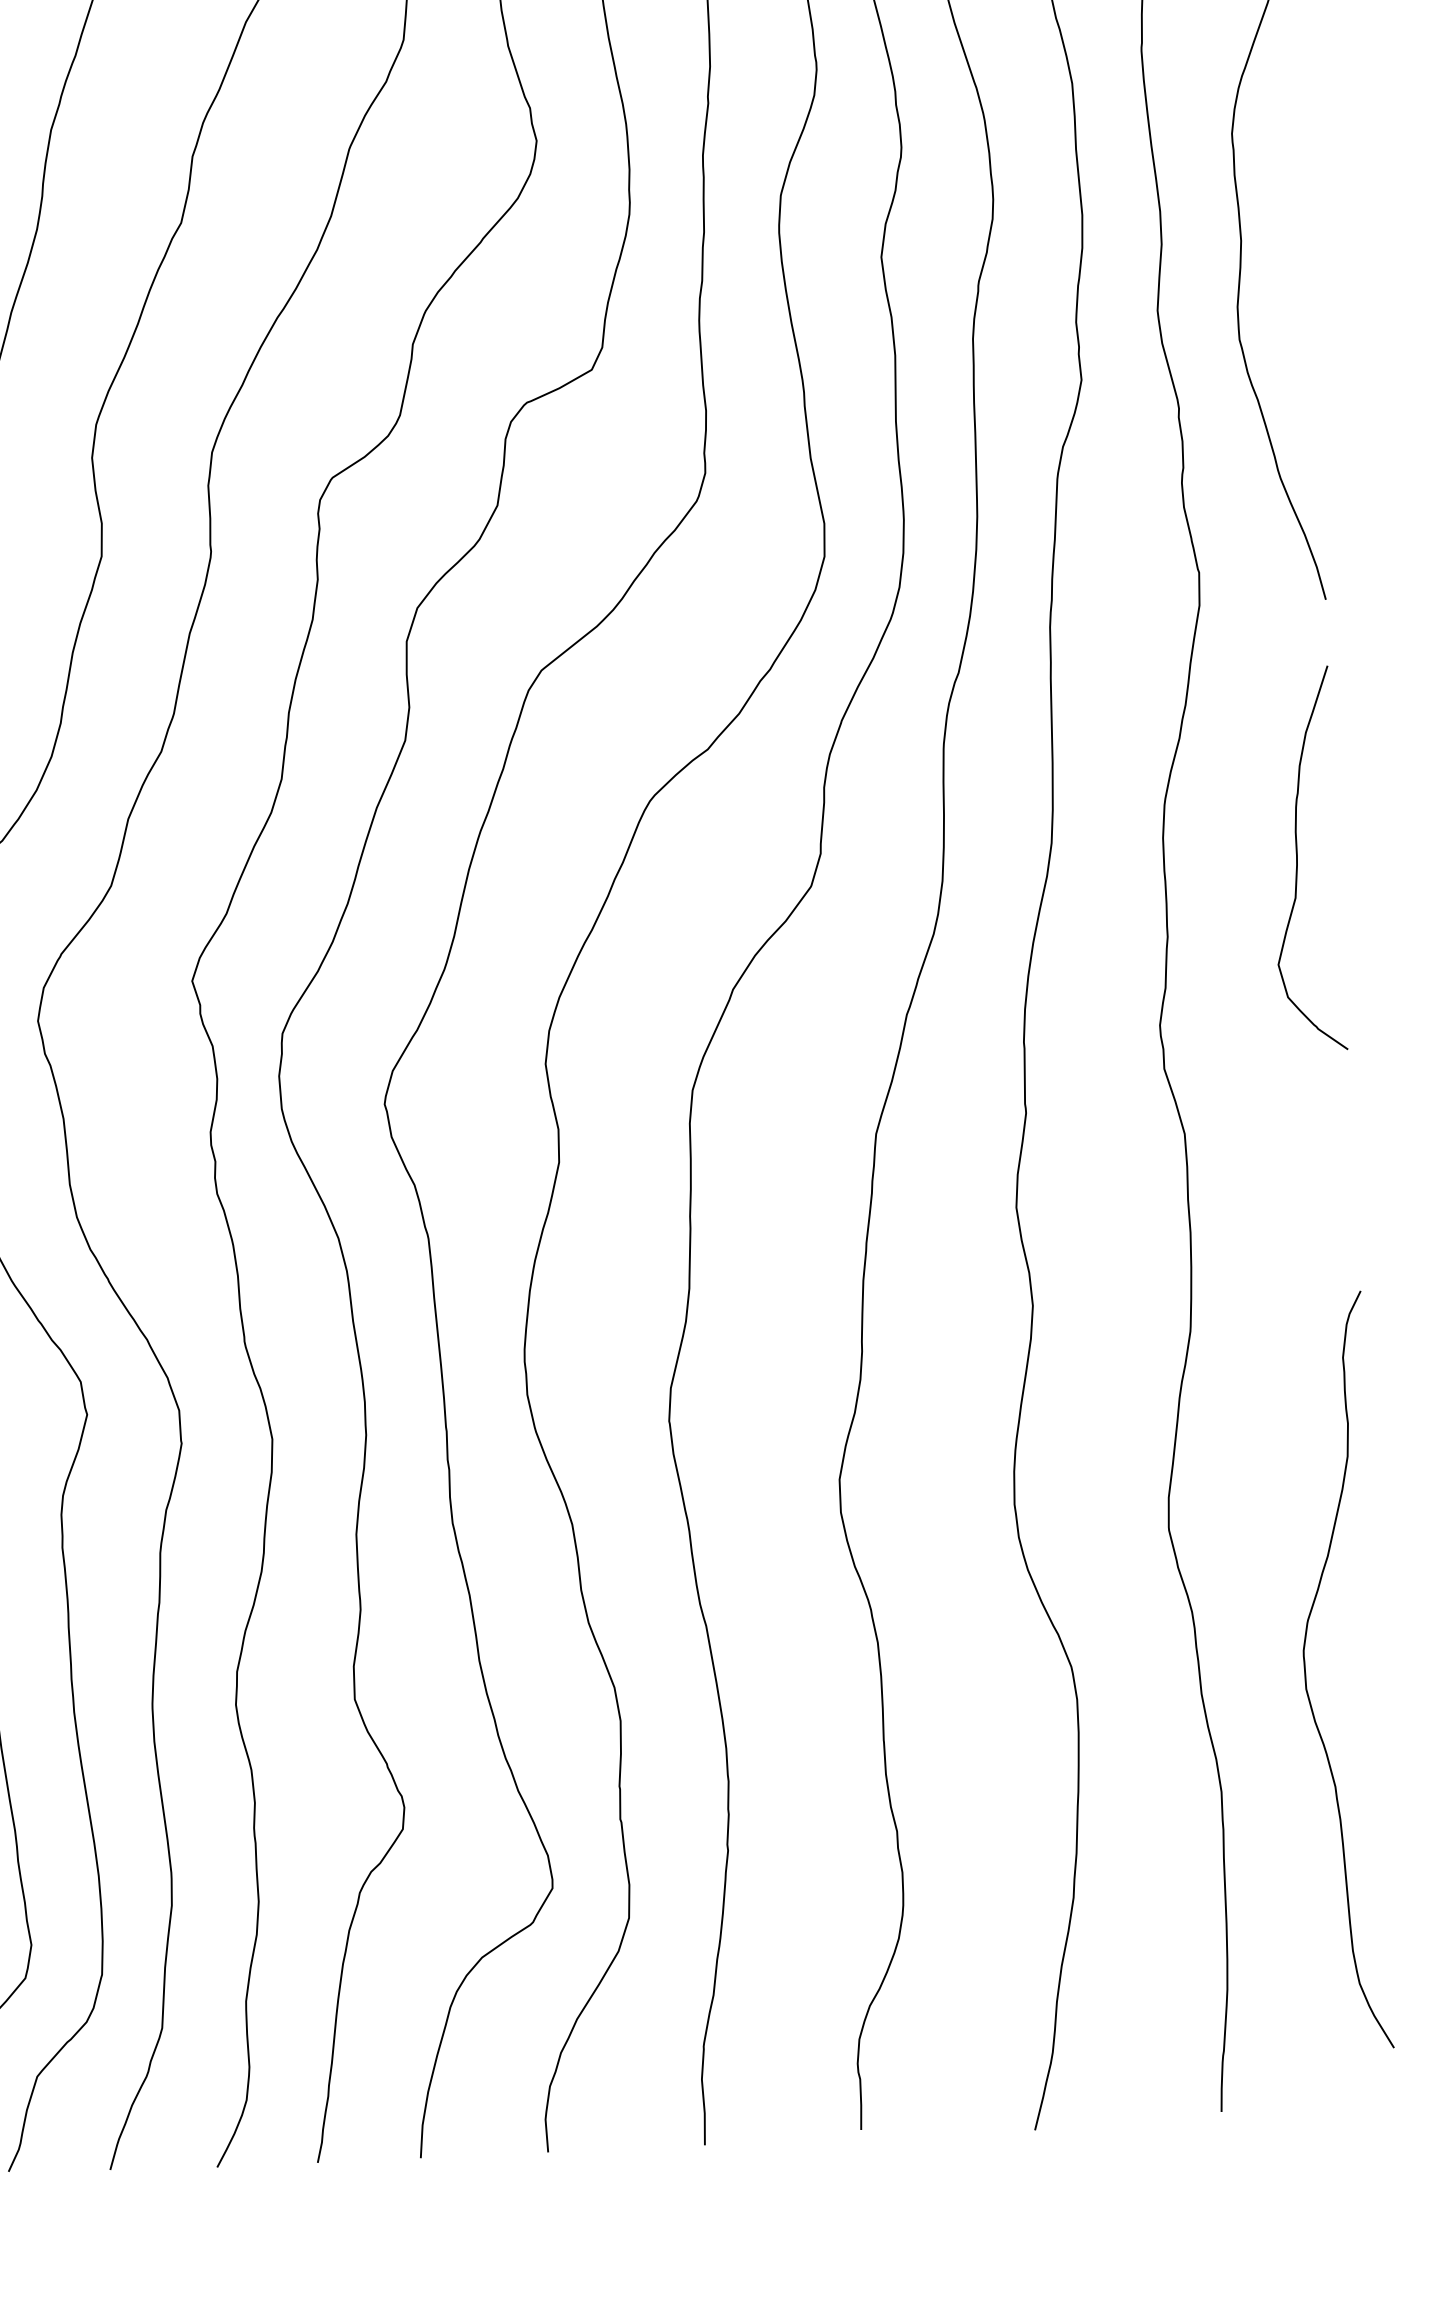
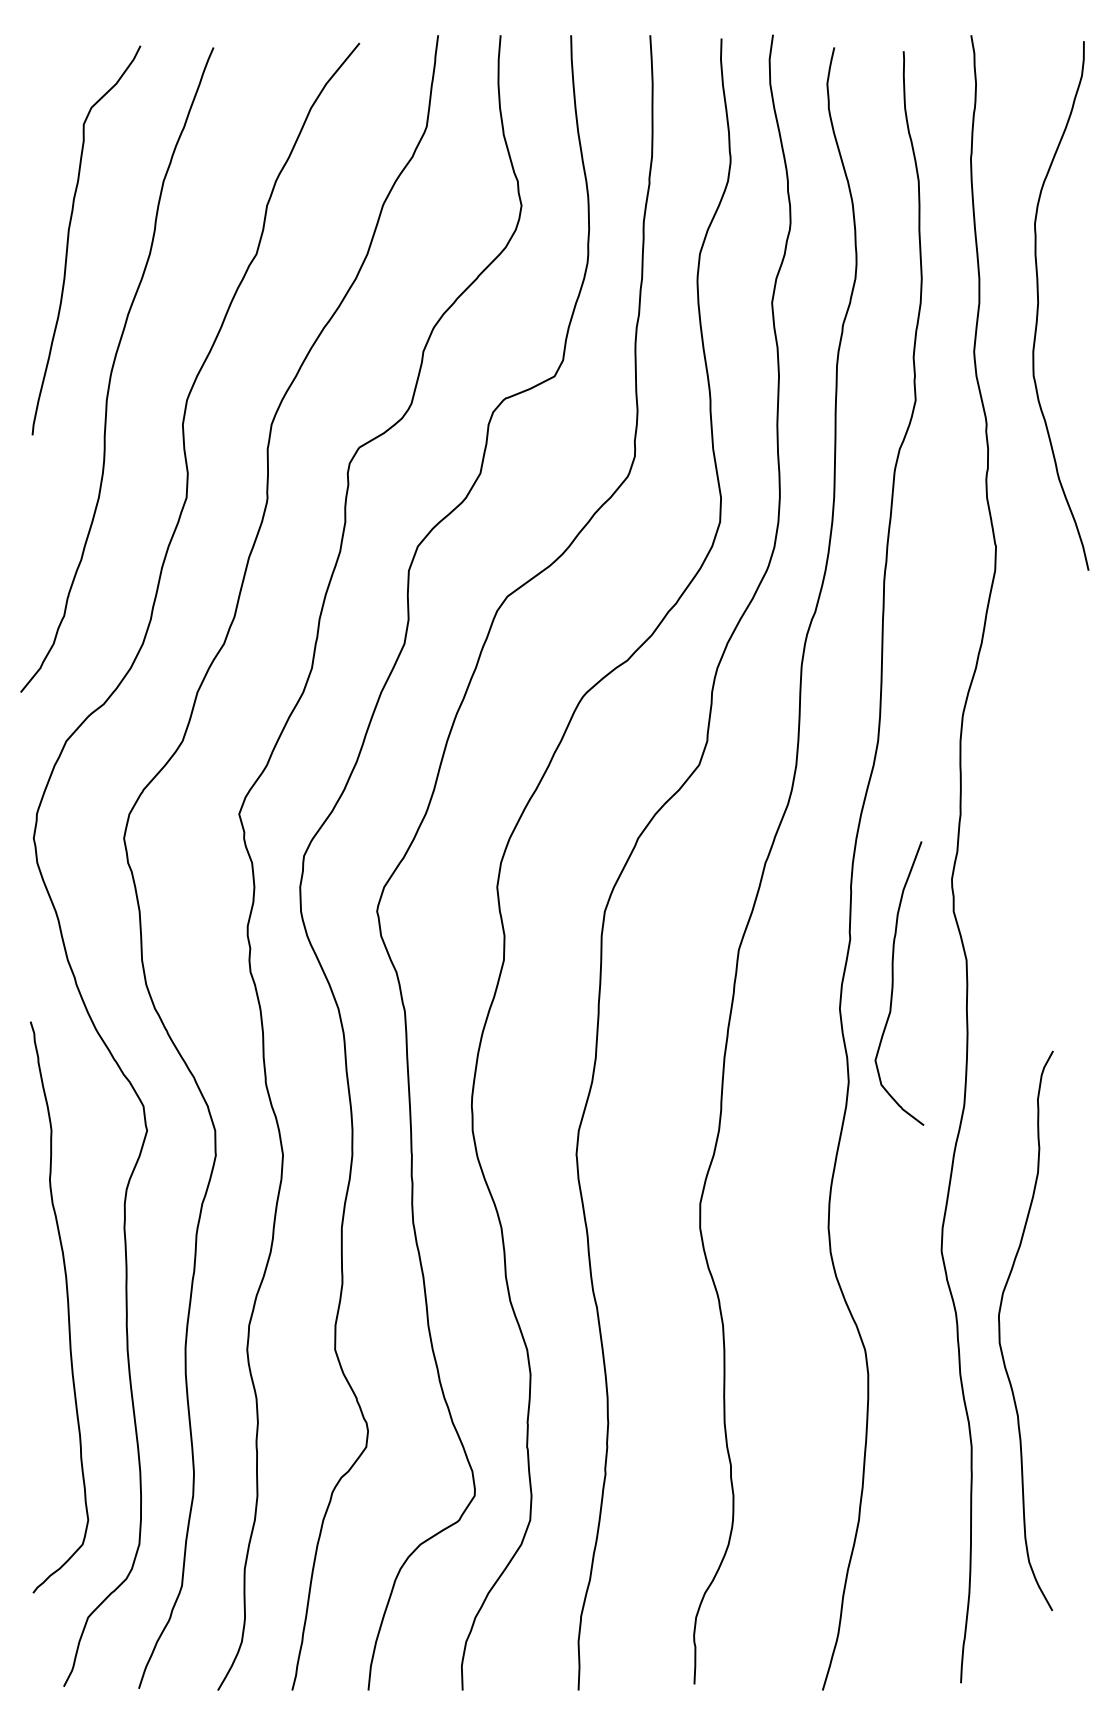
curve: (1298, 859) -> (893, 983), moved
curve: (1306, 1672) -> (1000, 1330), moved

